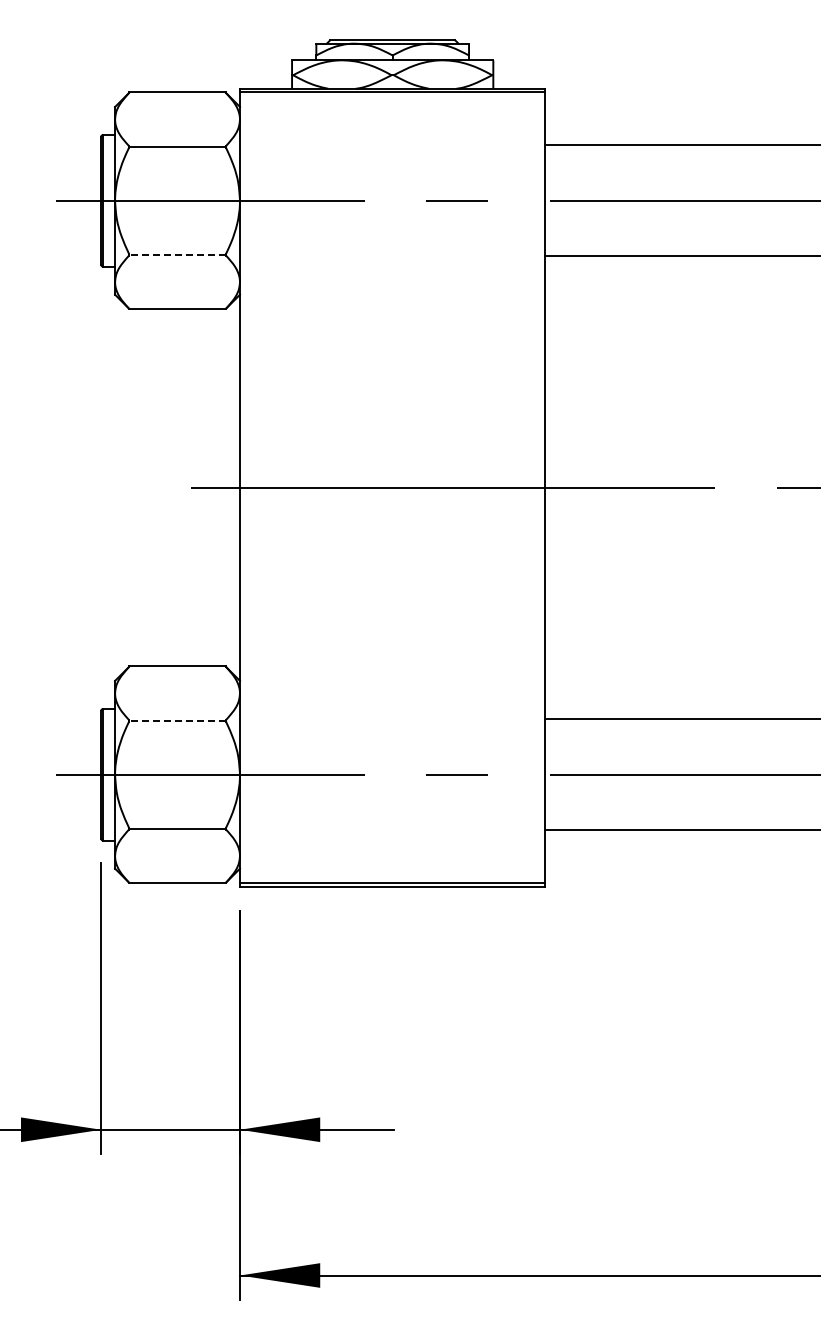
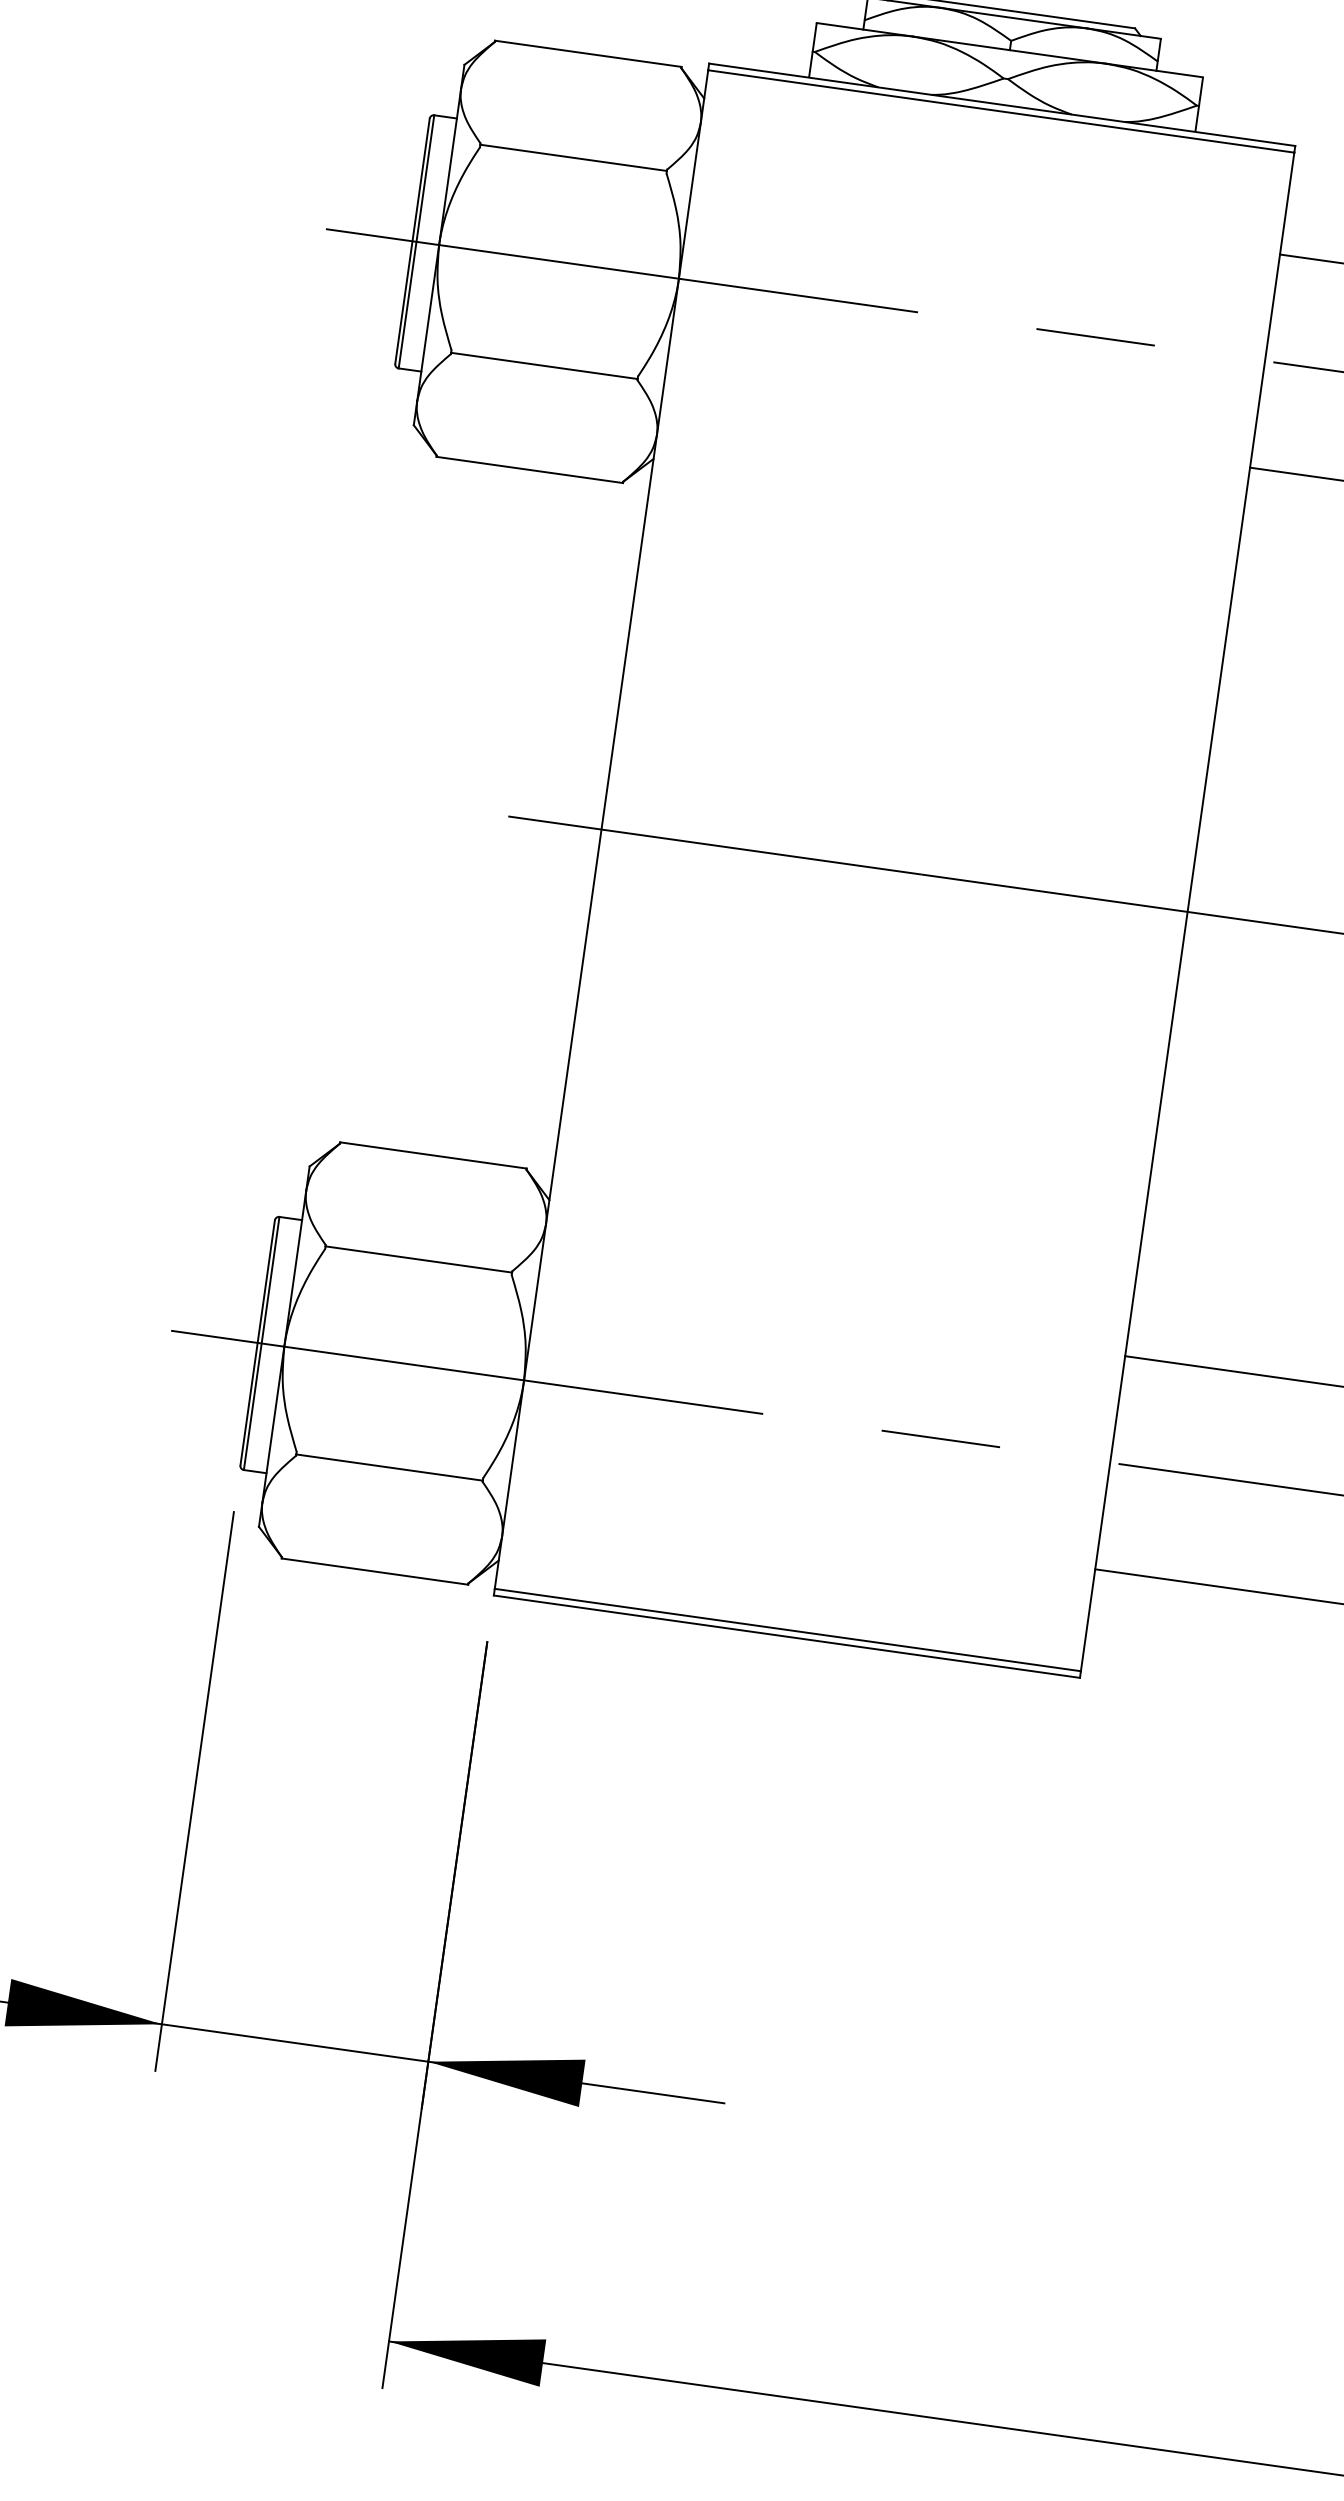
line: (177, 255) -> (544, 366), dashed -> solid
line: (177, 720) -> (418, 1259), dashed -> solid

